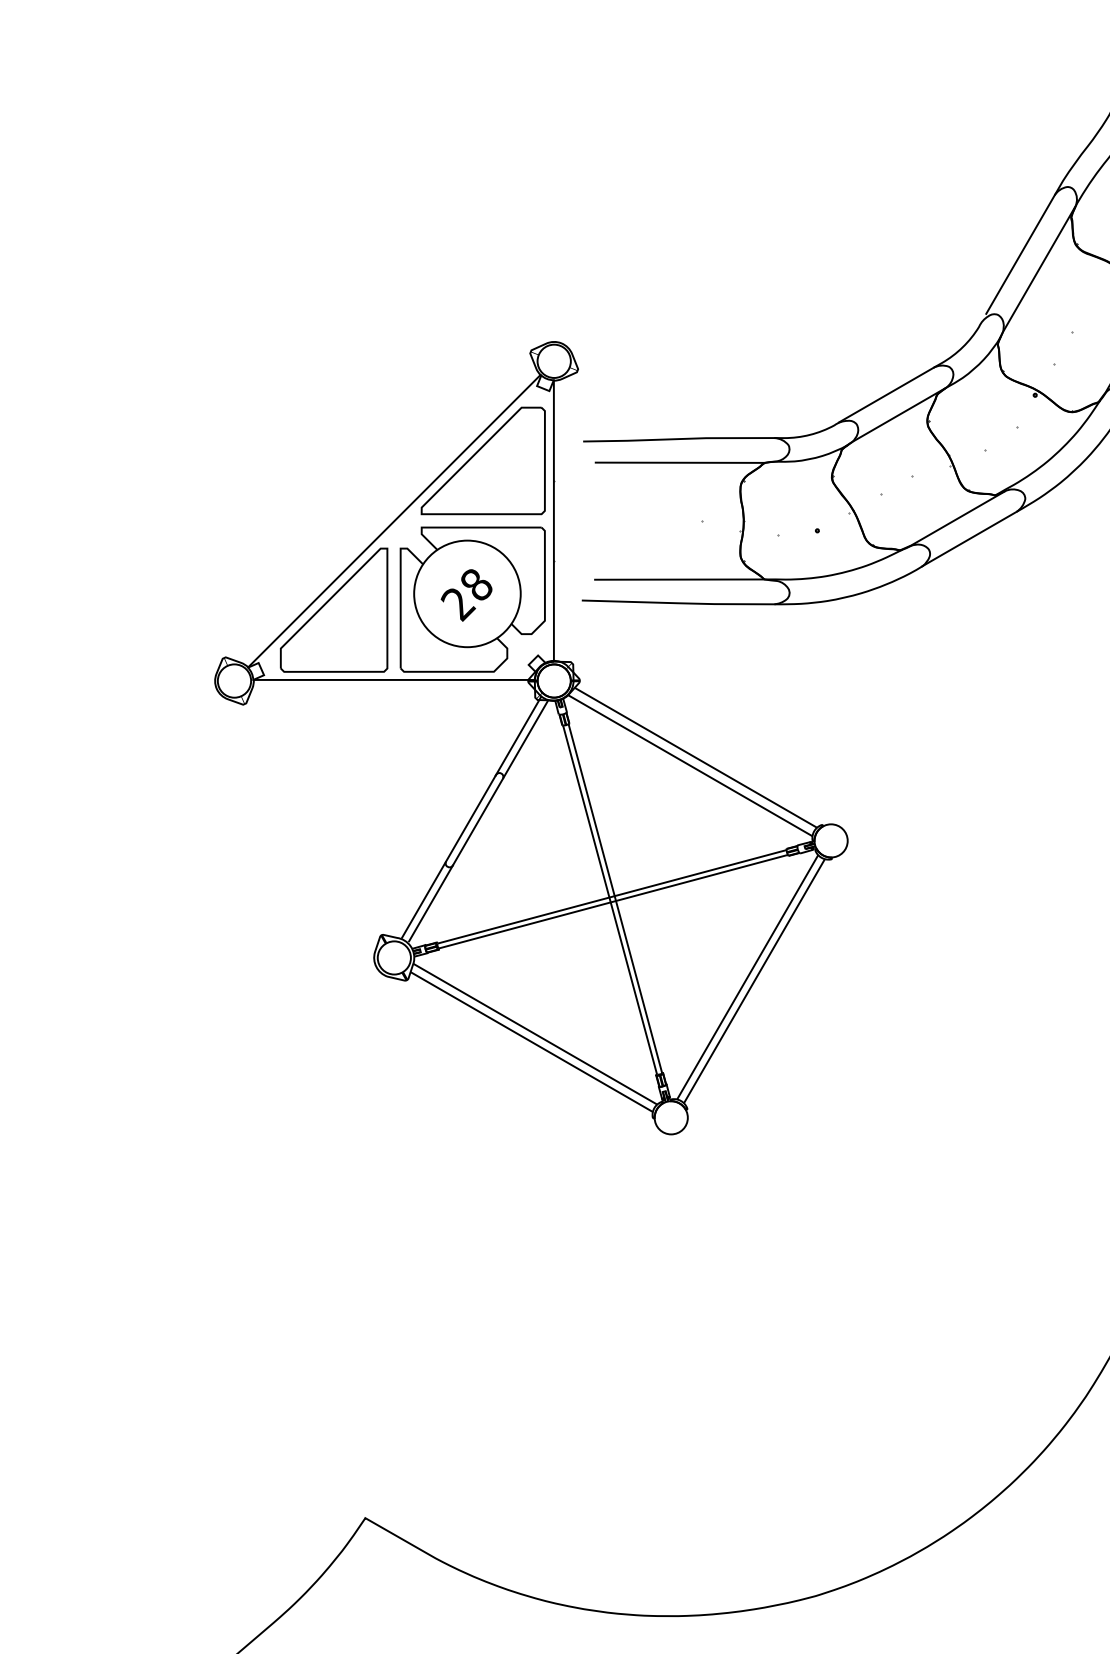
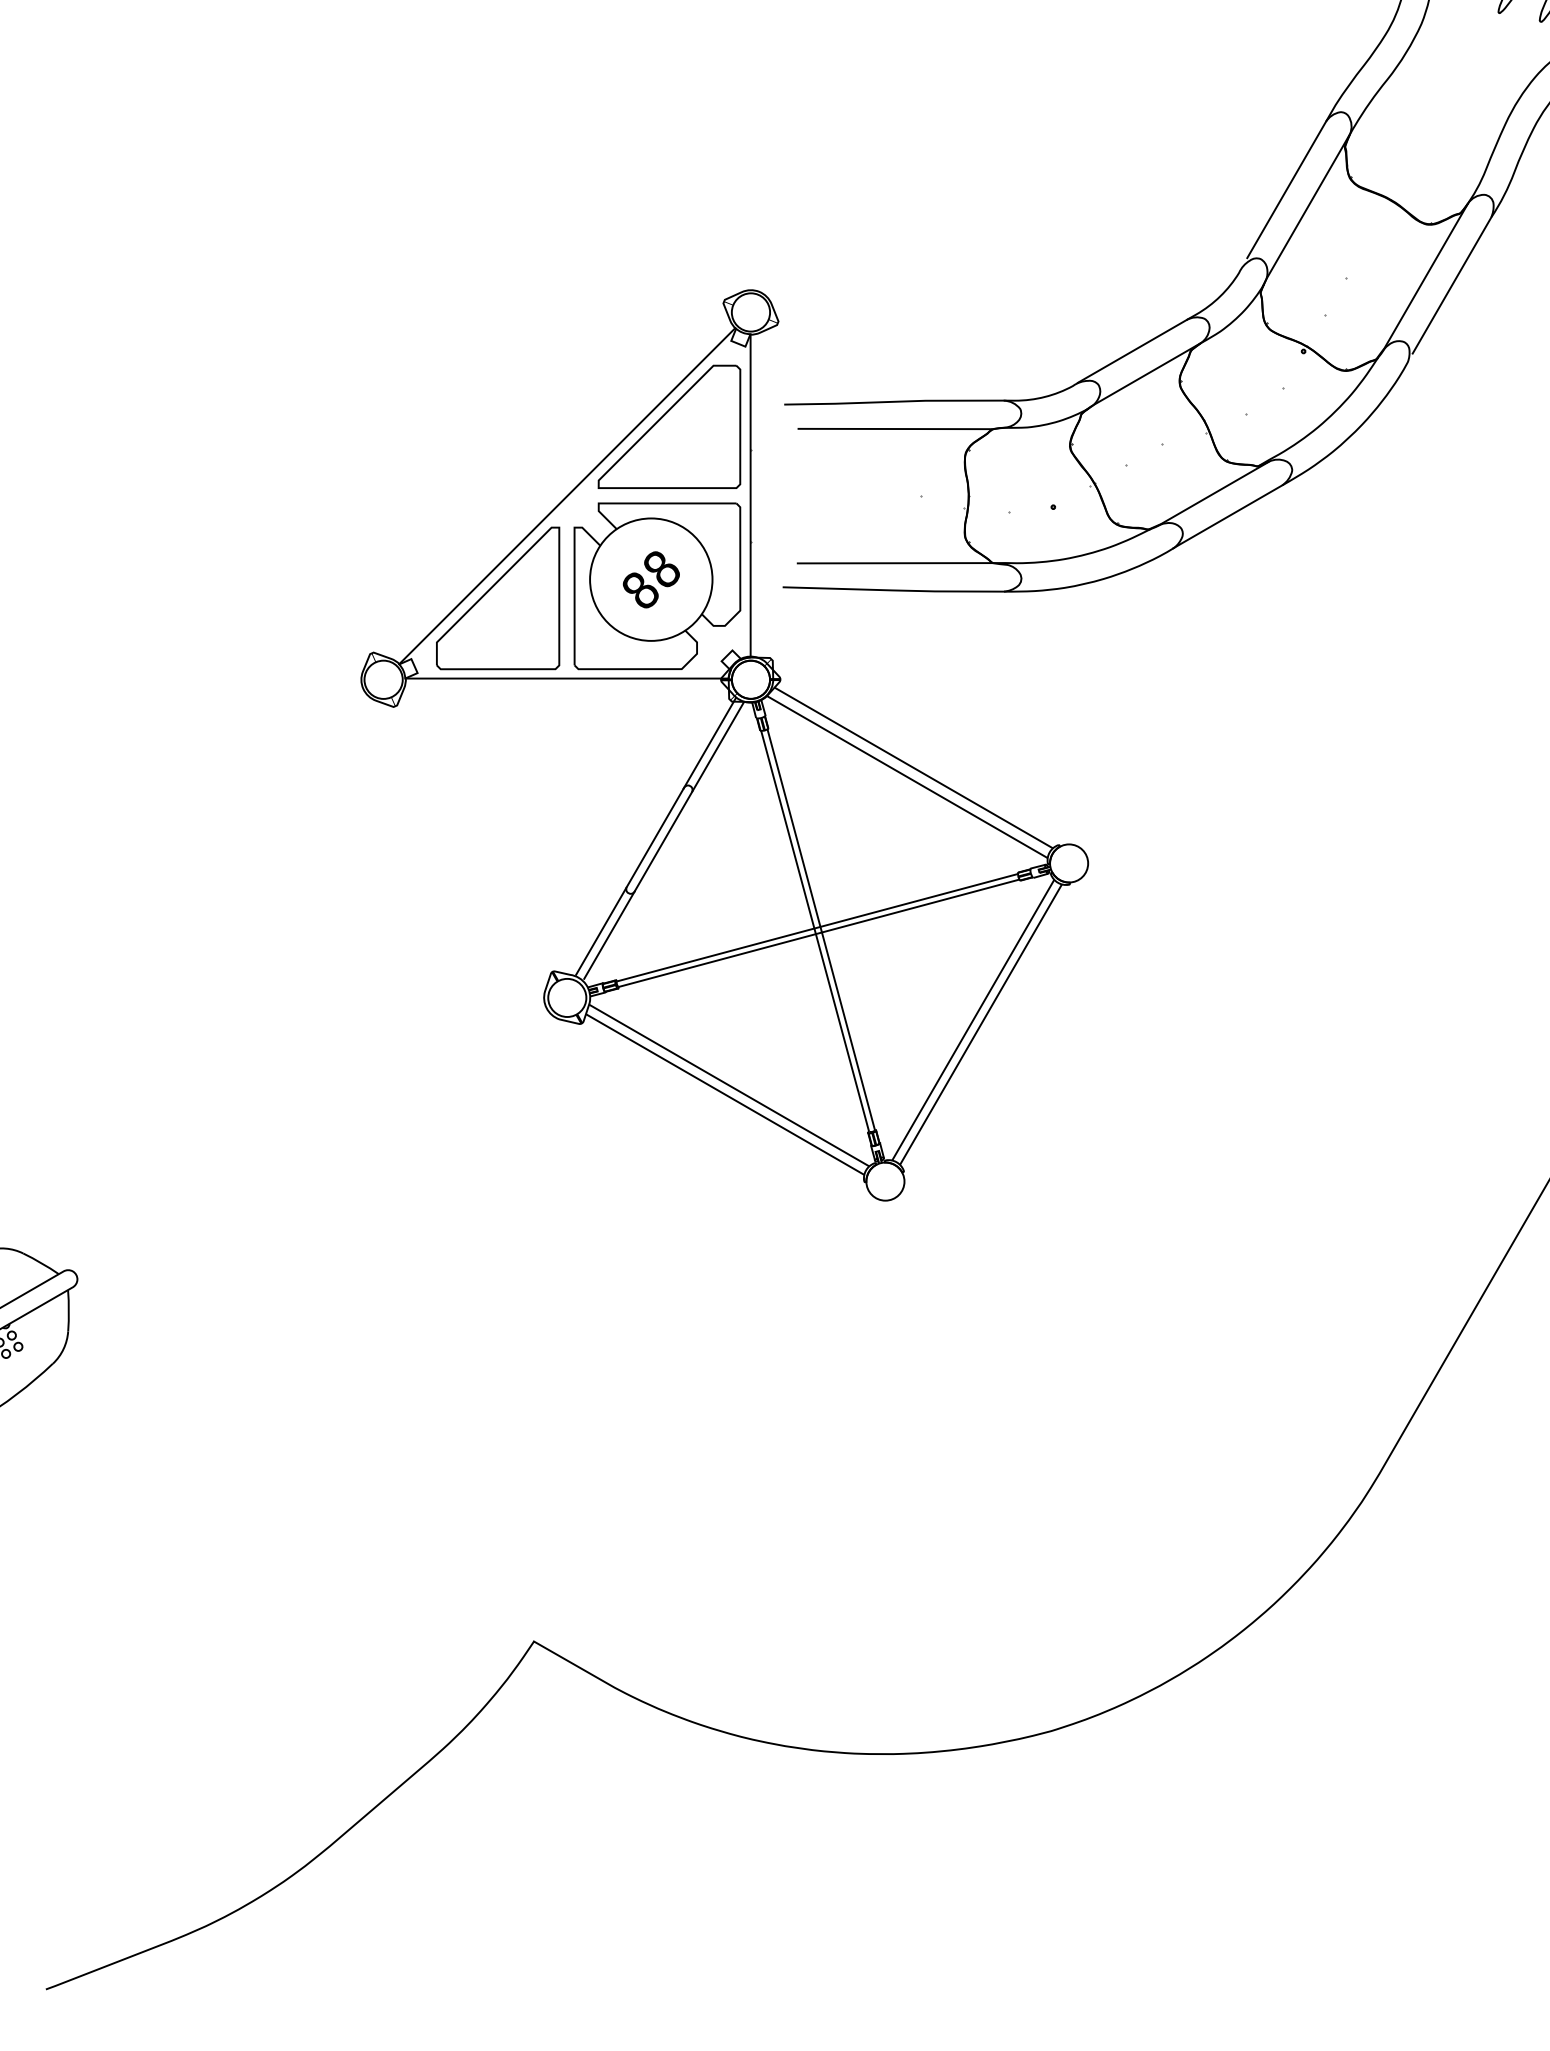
text: (458, 604) -> (640, 591), 28 -> 88

